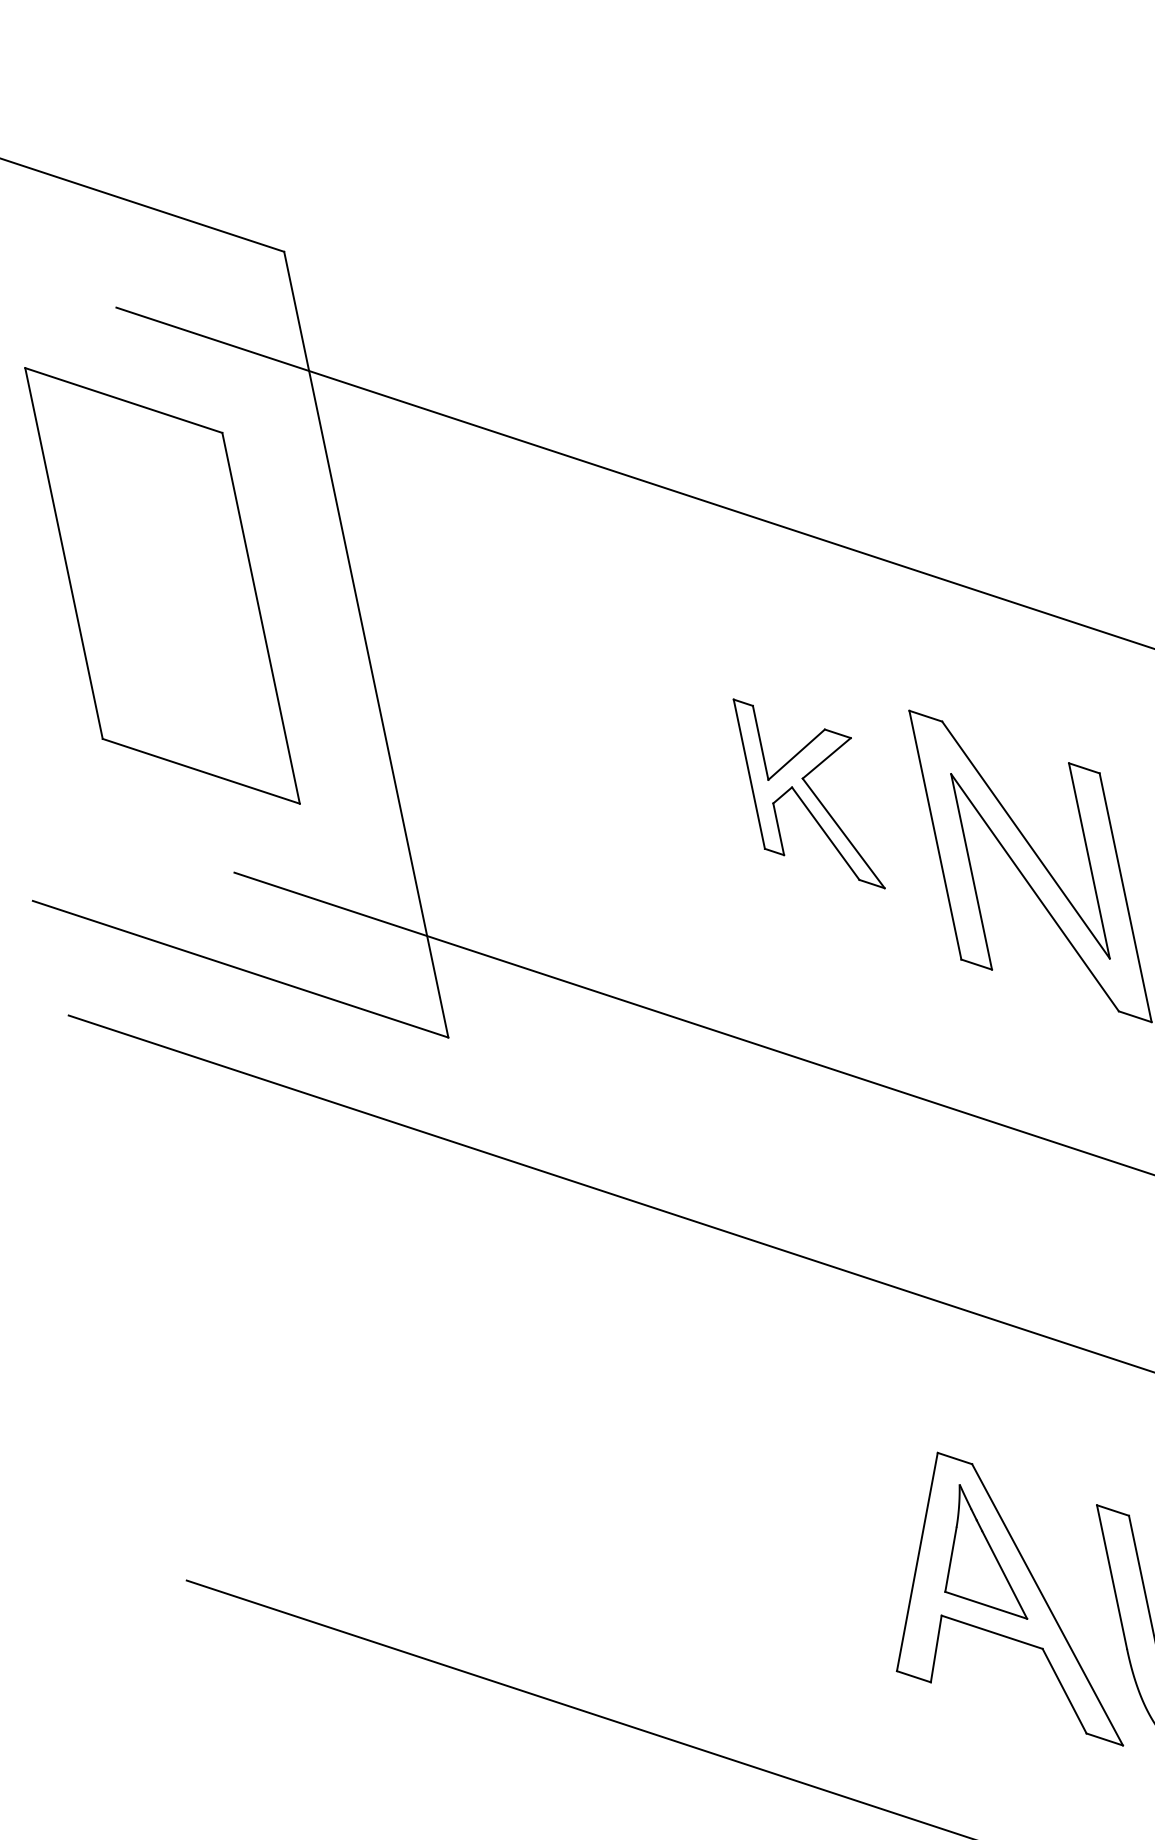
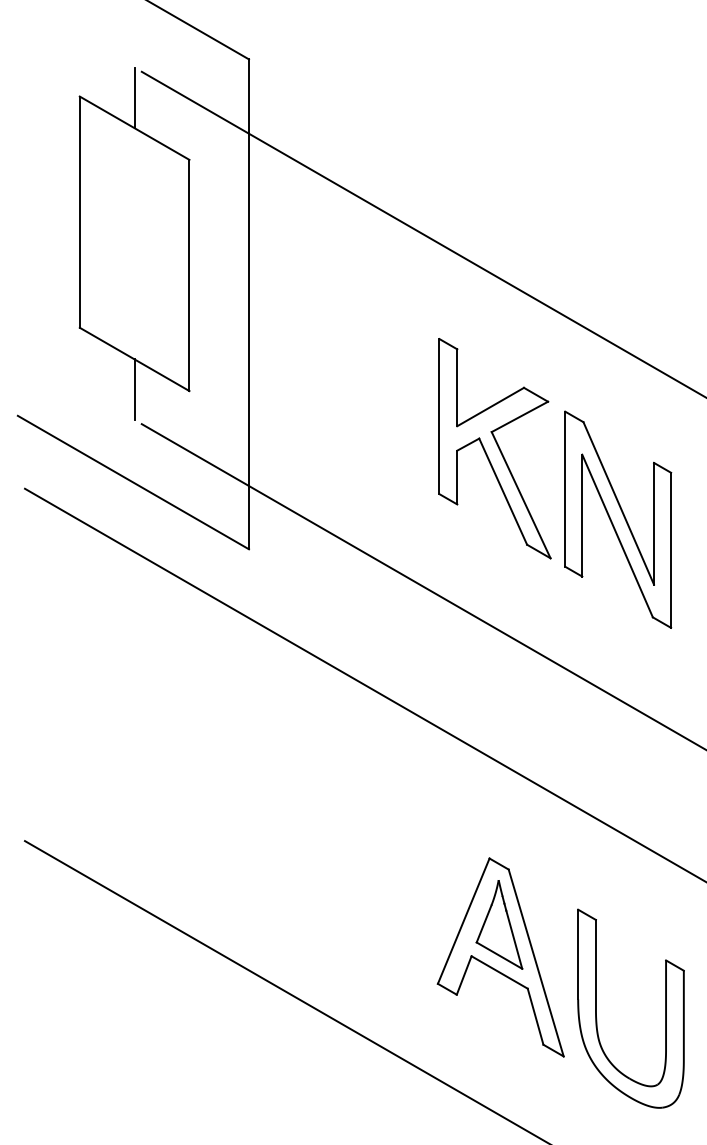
line: (113, 351) -> (134, 97), added
part: (808, 793) -> (494, 448), size x1.67
line: (211, 819) -> (134, 389), added

